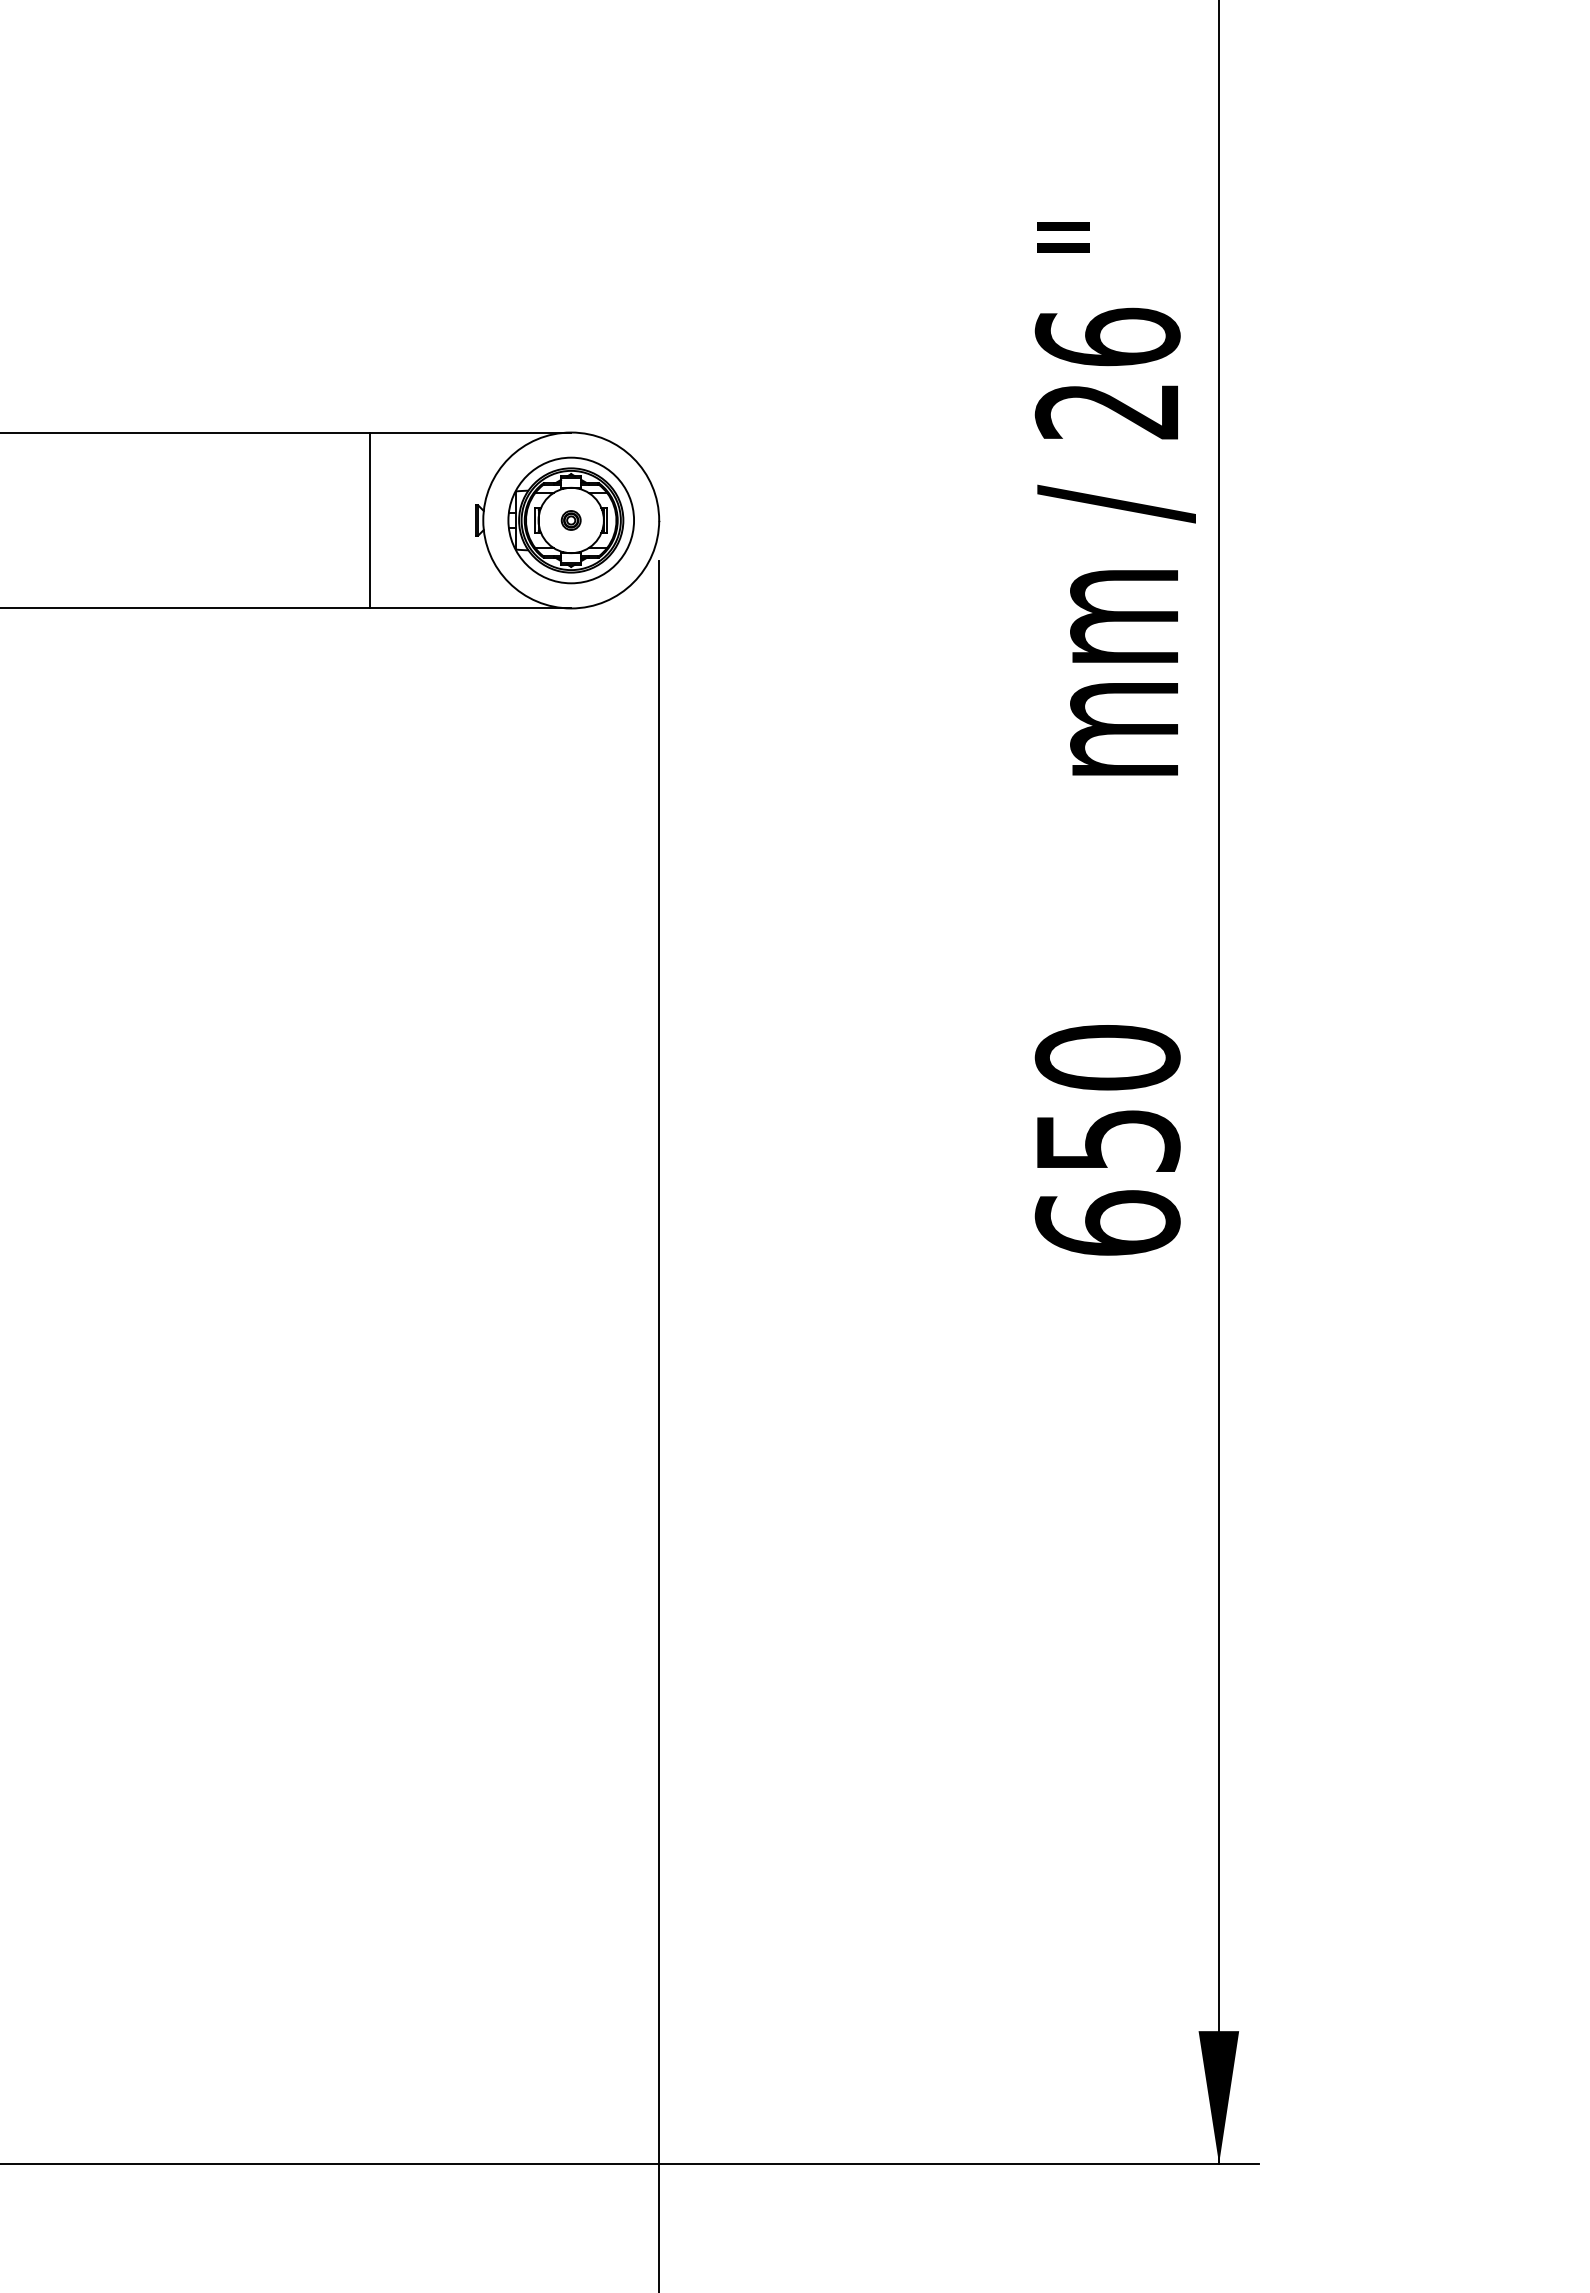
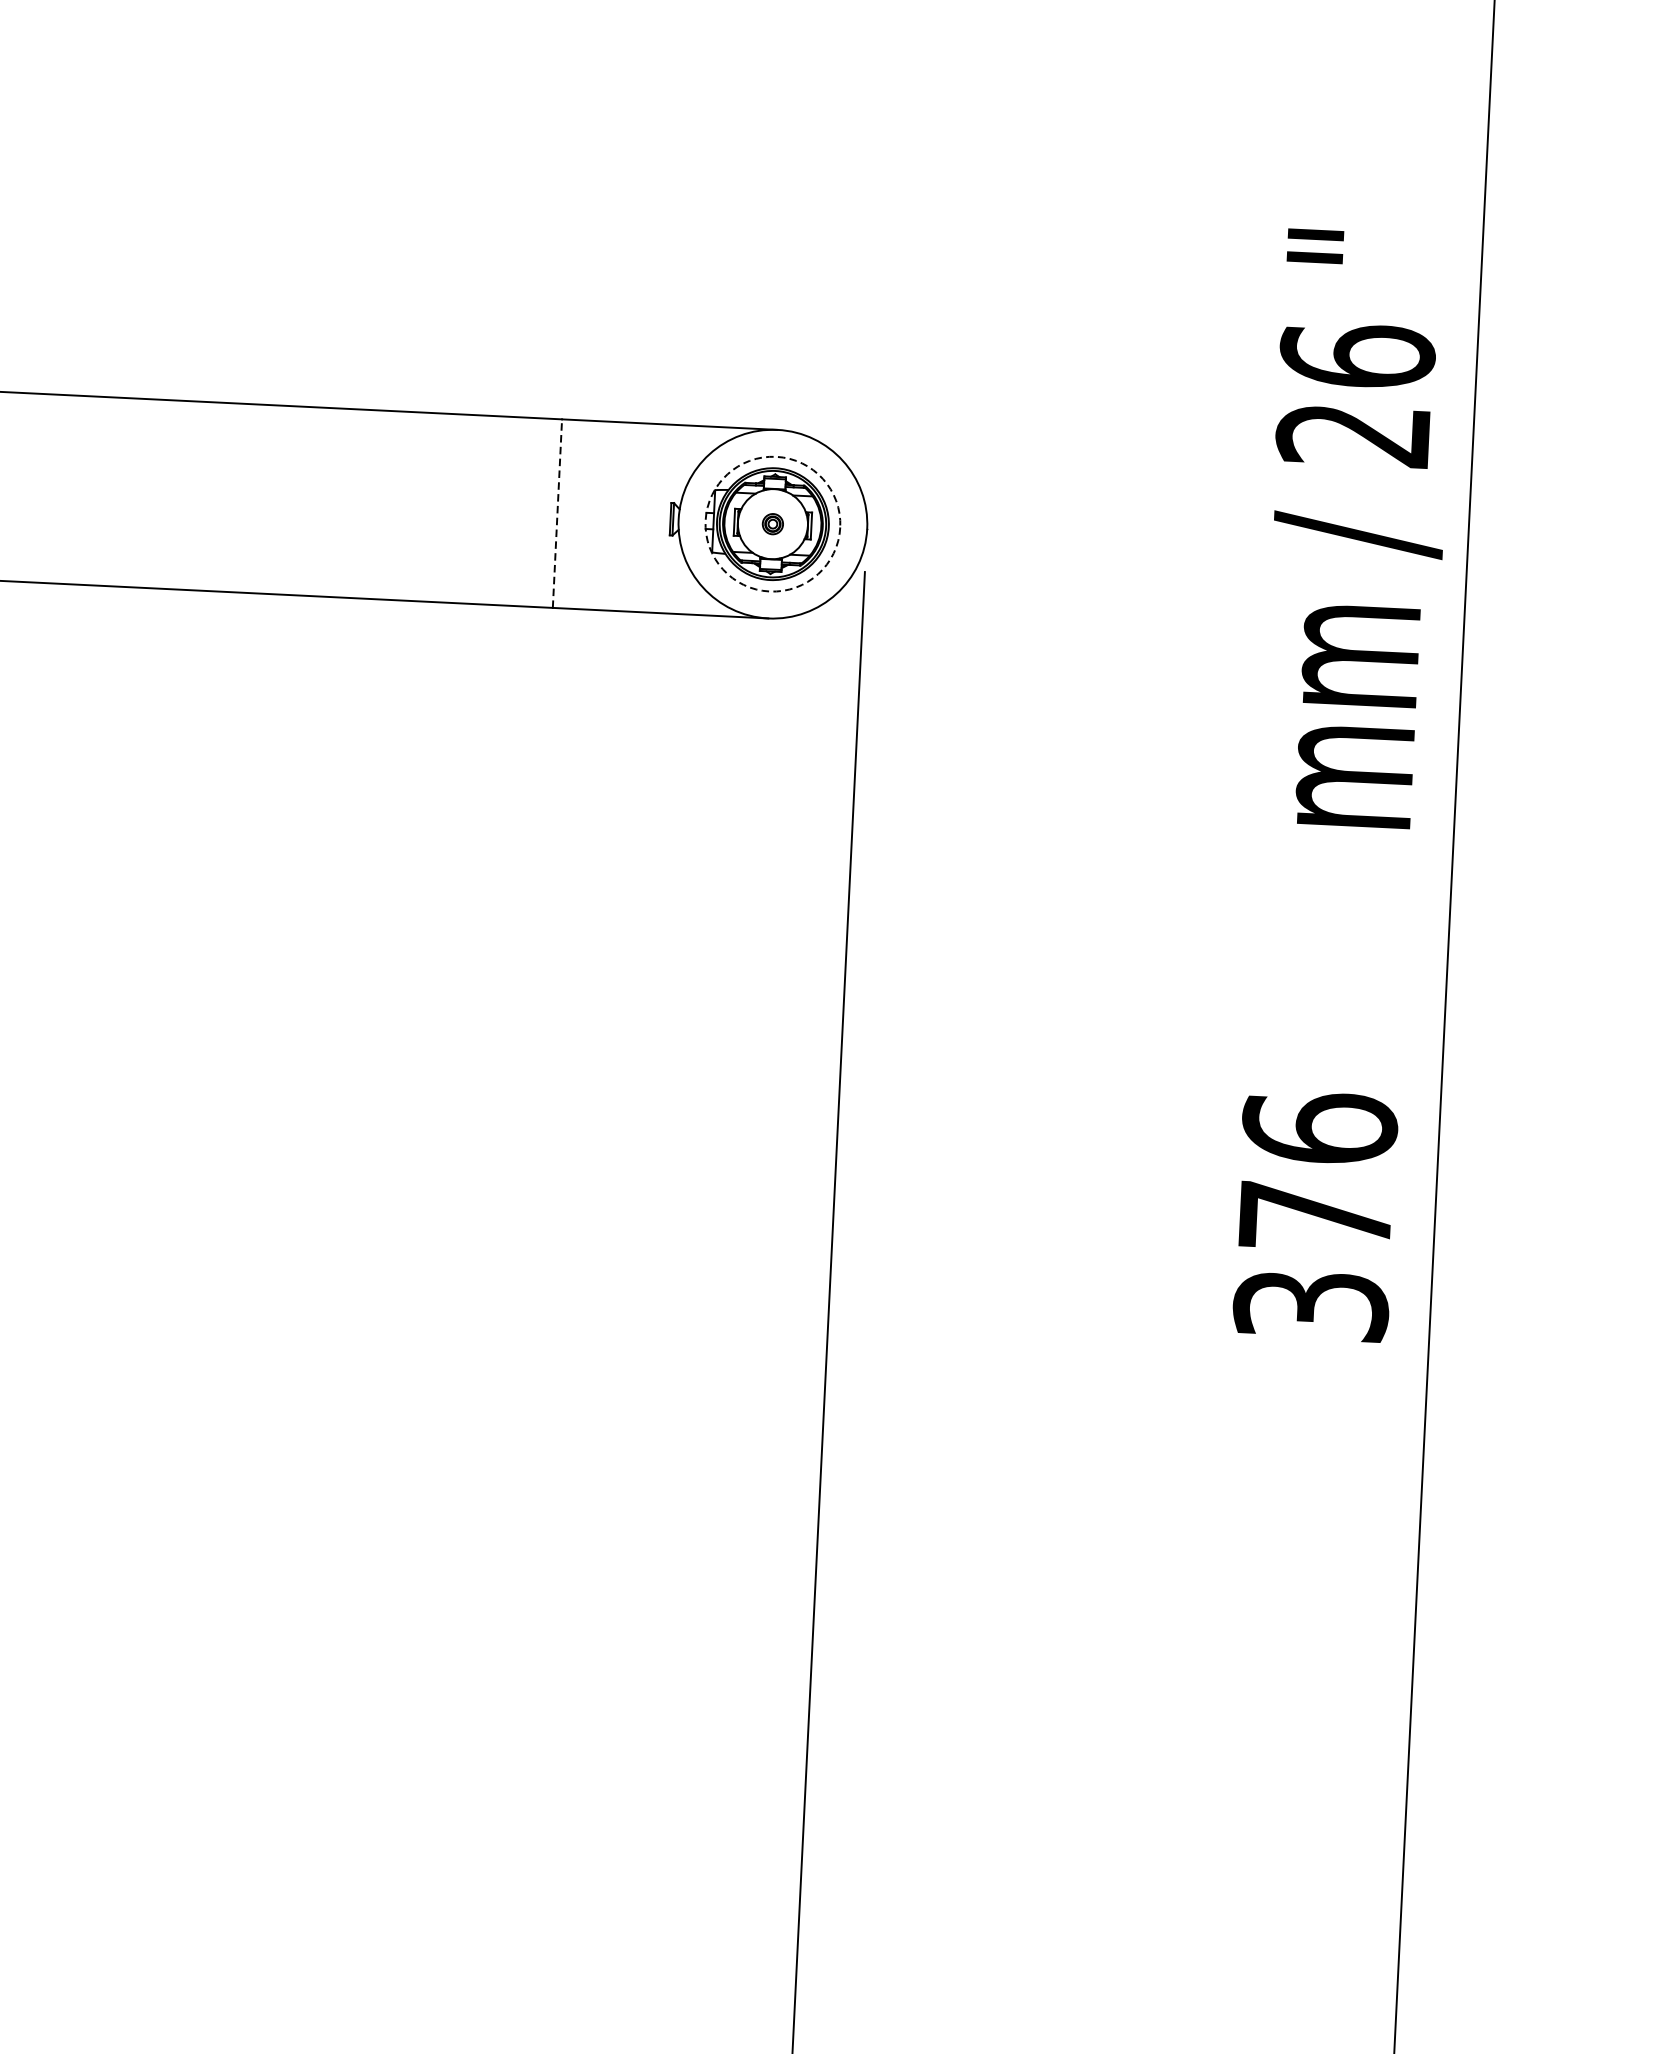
line: (370, 520) -> (557, 513), solid -> dashed
circle: (571, 520) -> (773, 524), solid -> dashed
text: (1107, 1139) -> (1315, 1215), 650 -> 376

